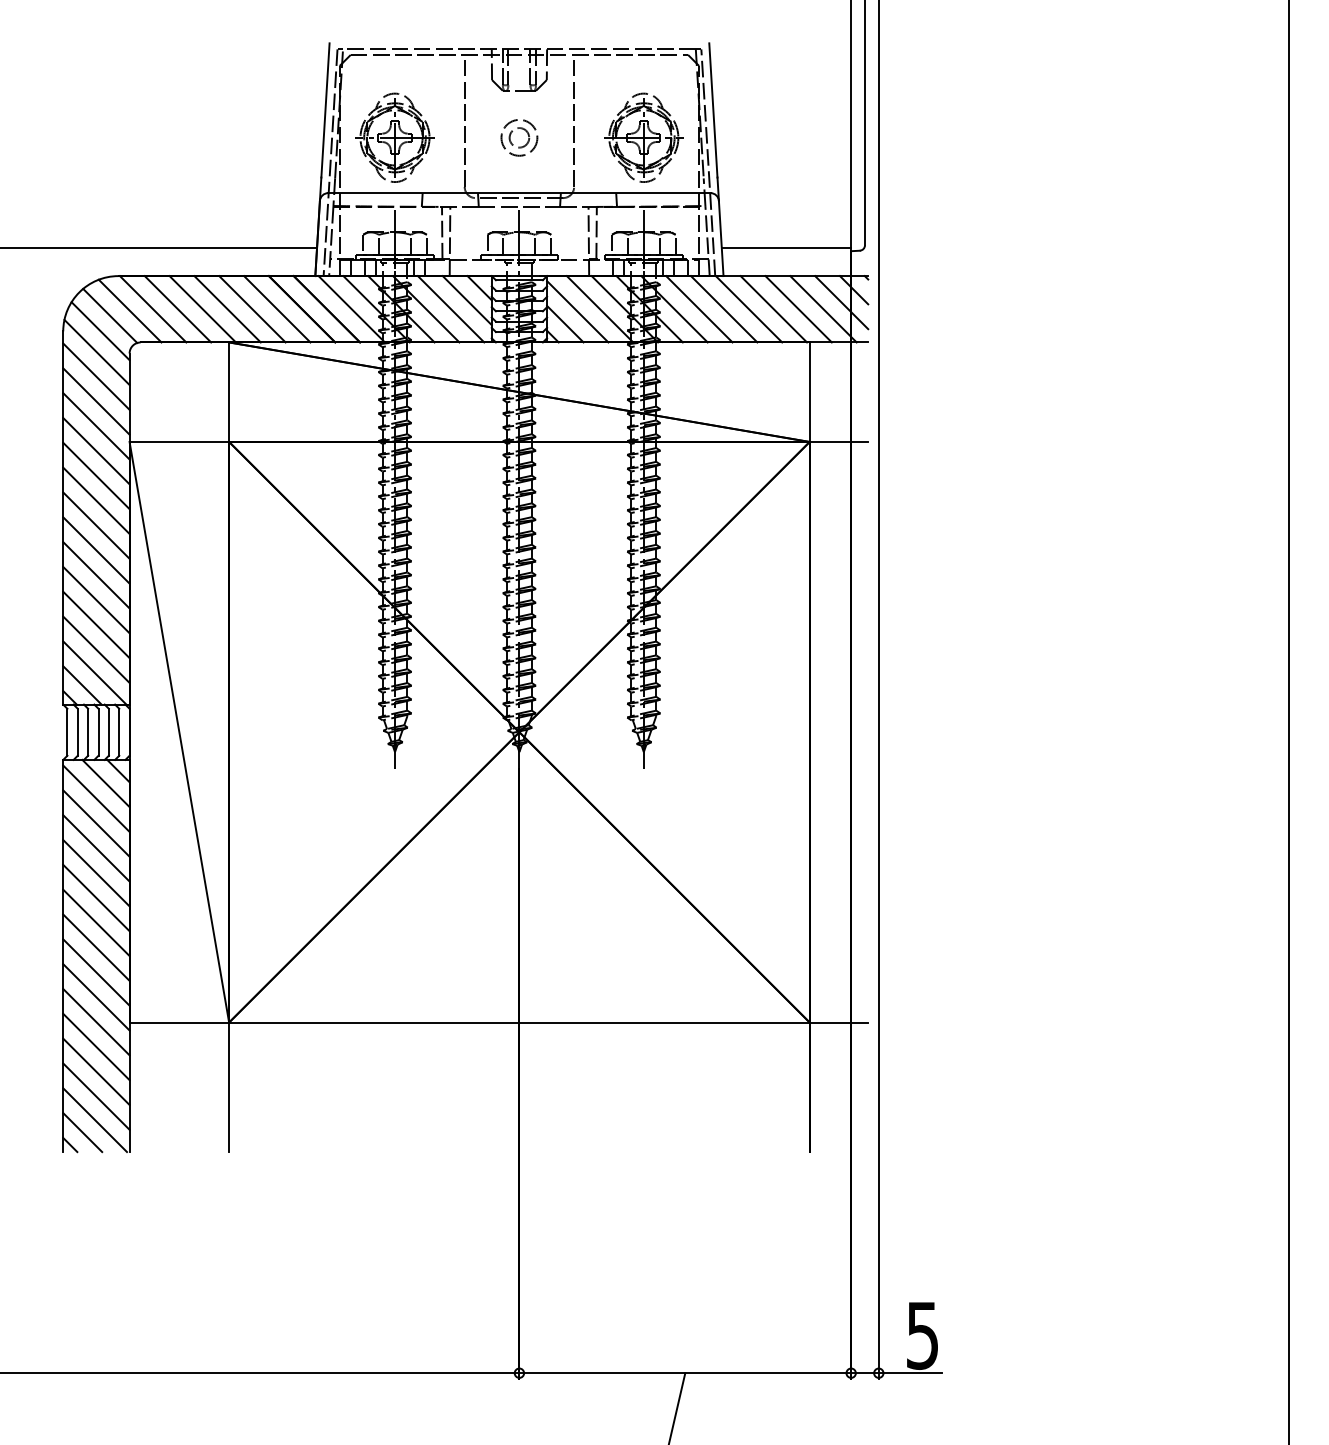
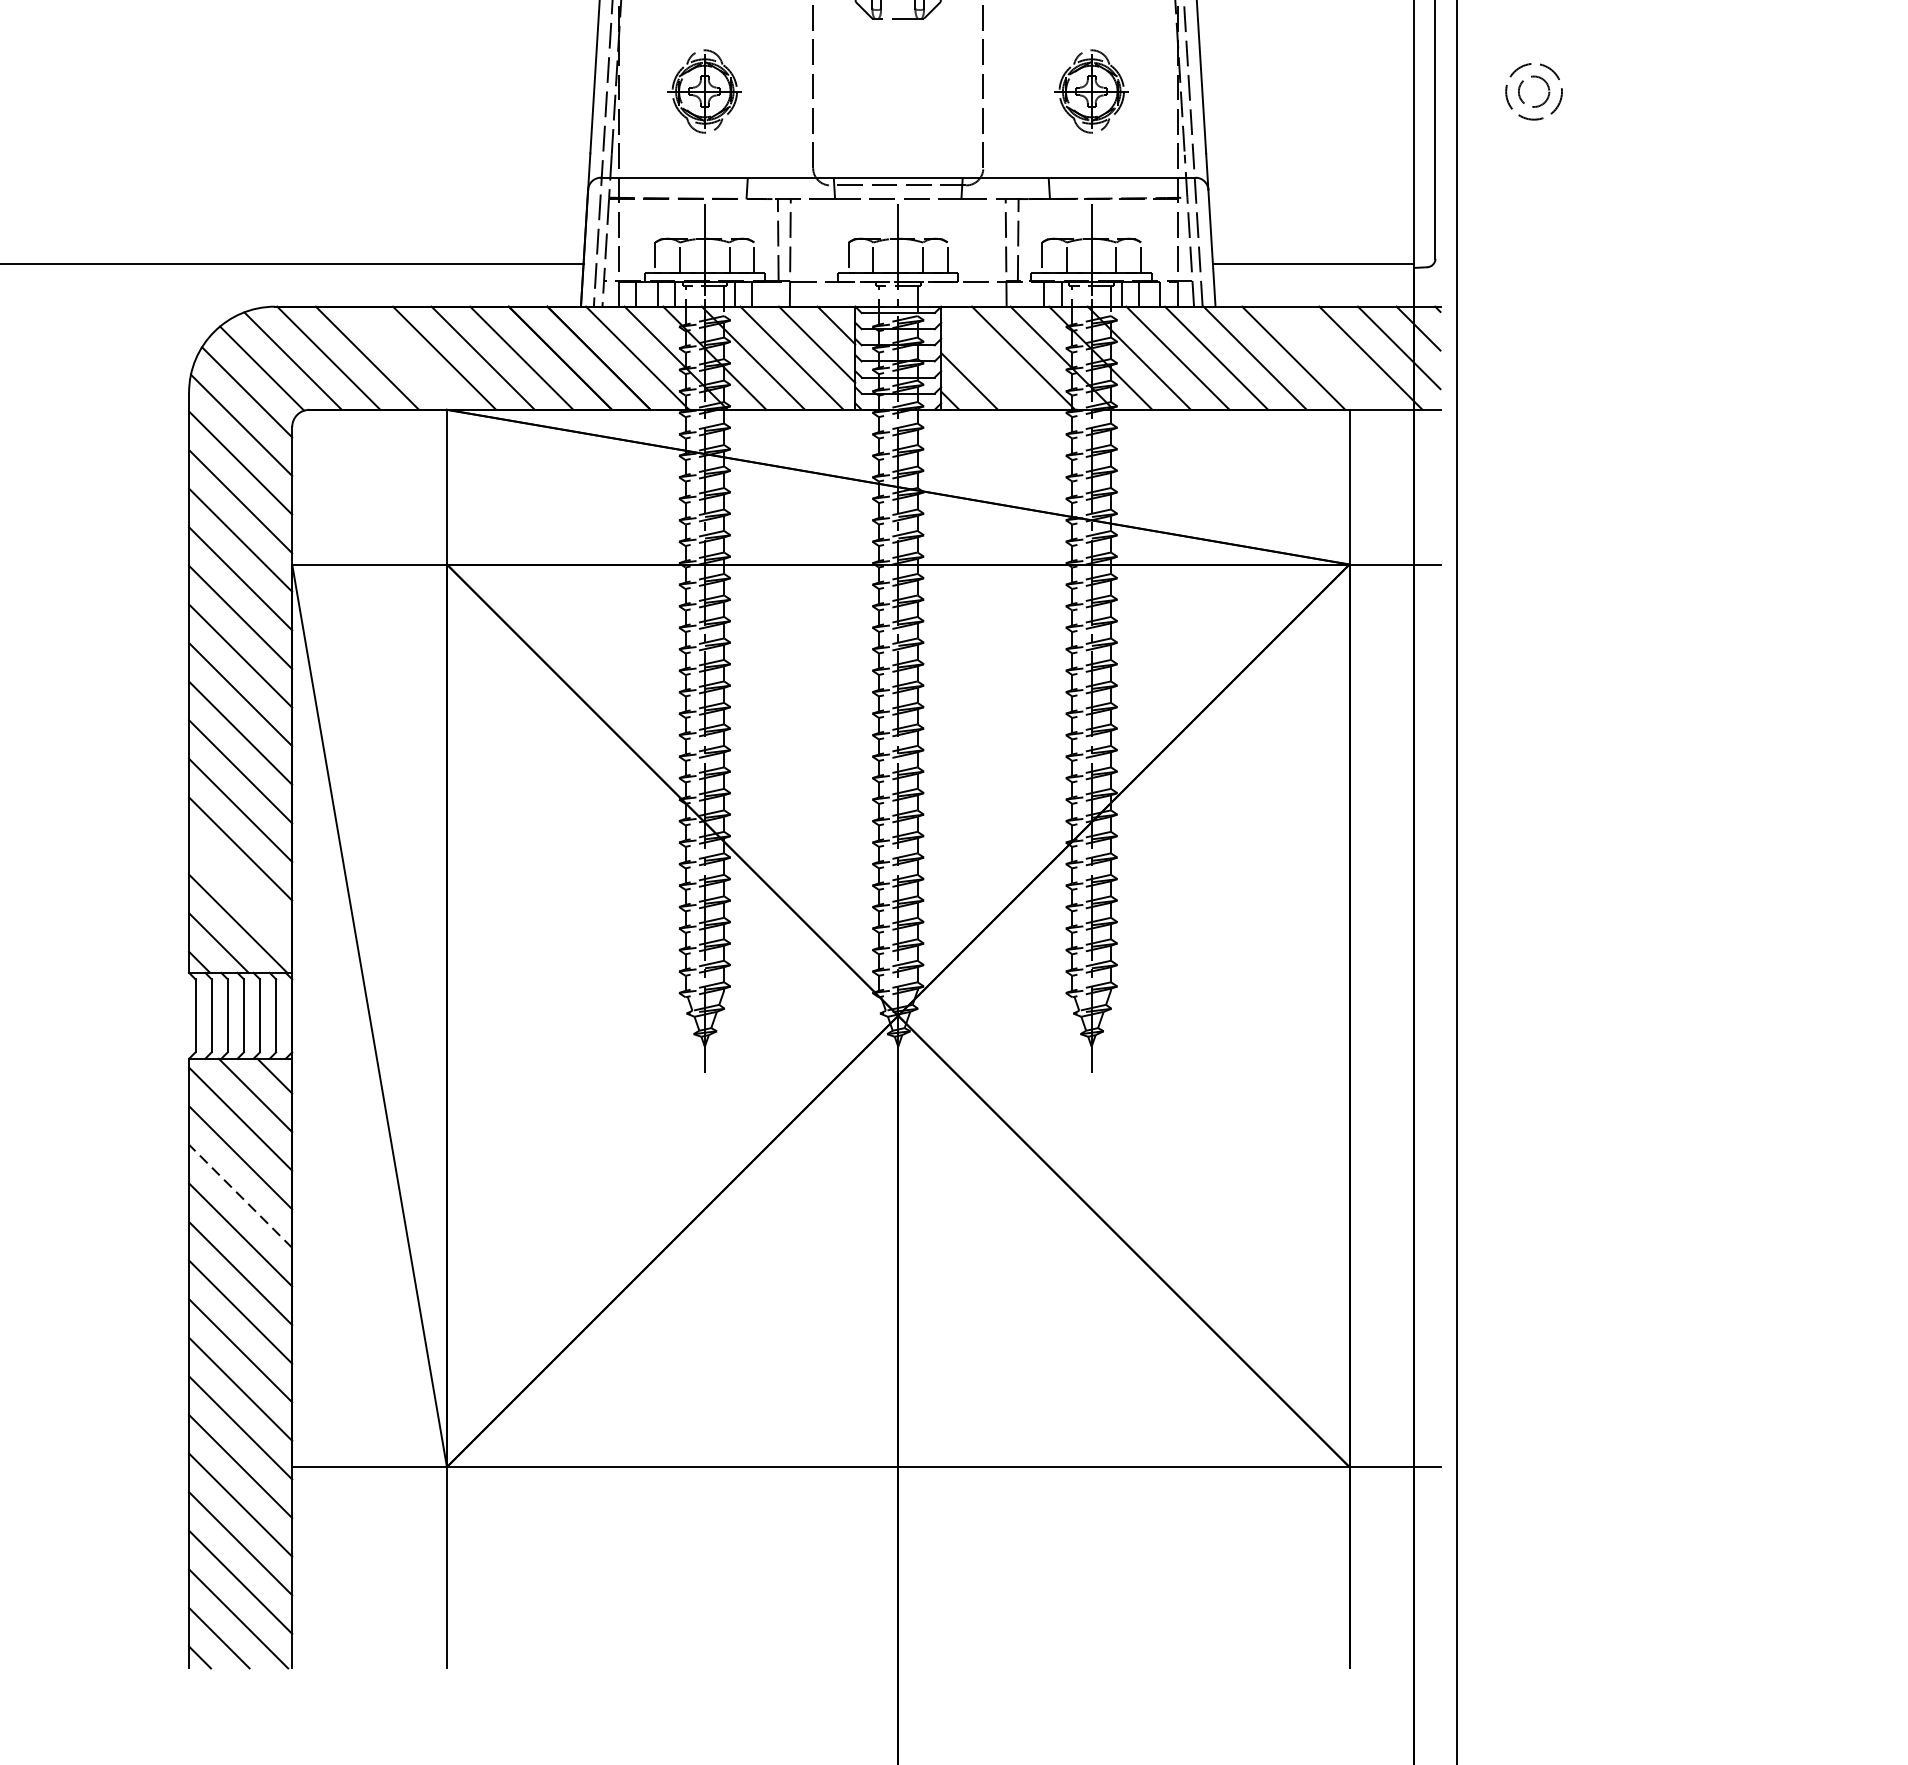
part: (521, 129) -> (1537, 78), moved
part: (394, 137) -> (704, 91), size x0.6
part: (643, 137) -> (1091, 91), size x0.6
line: (202, 309) -> (405, 358), removed
line: (798, 309) -> (1332, 358), removed
line: (577, 311) -> (988, 361), removed
line: (96, 649) -> (240, 887), removed
line: (96, 848) -> (240, 1196), solid -> dashed

